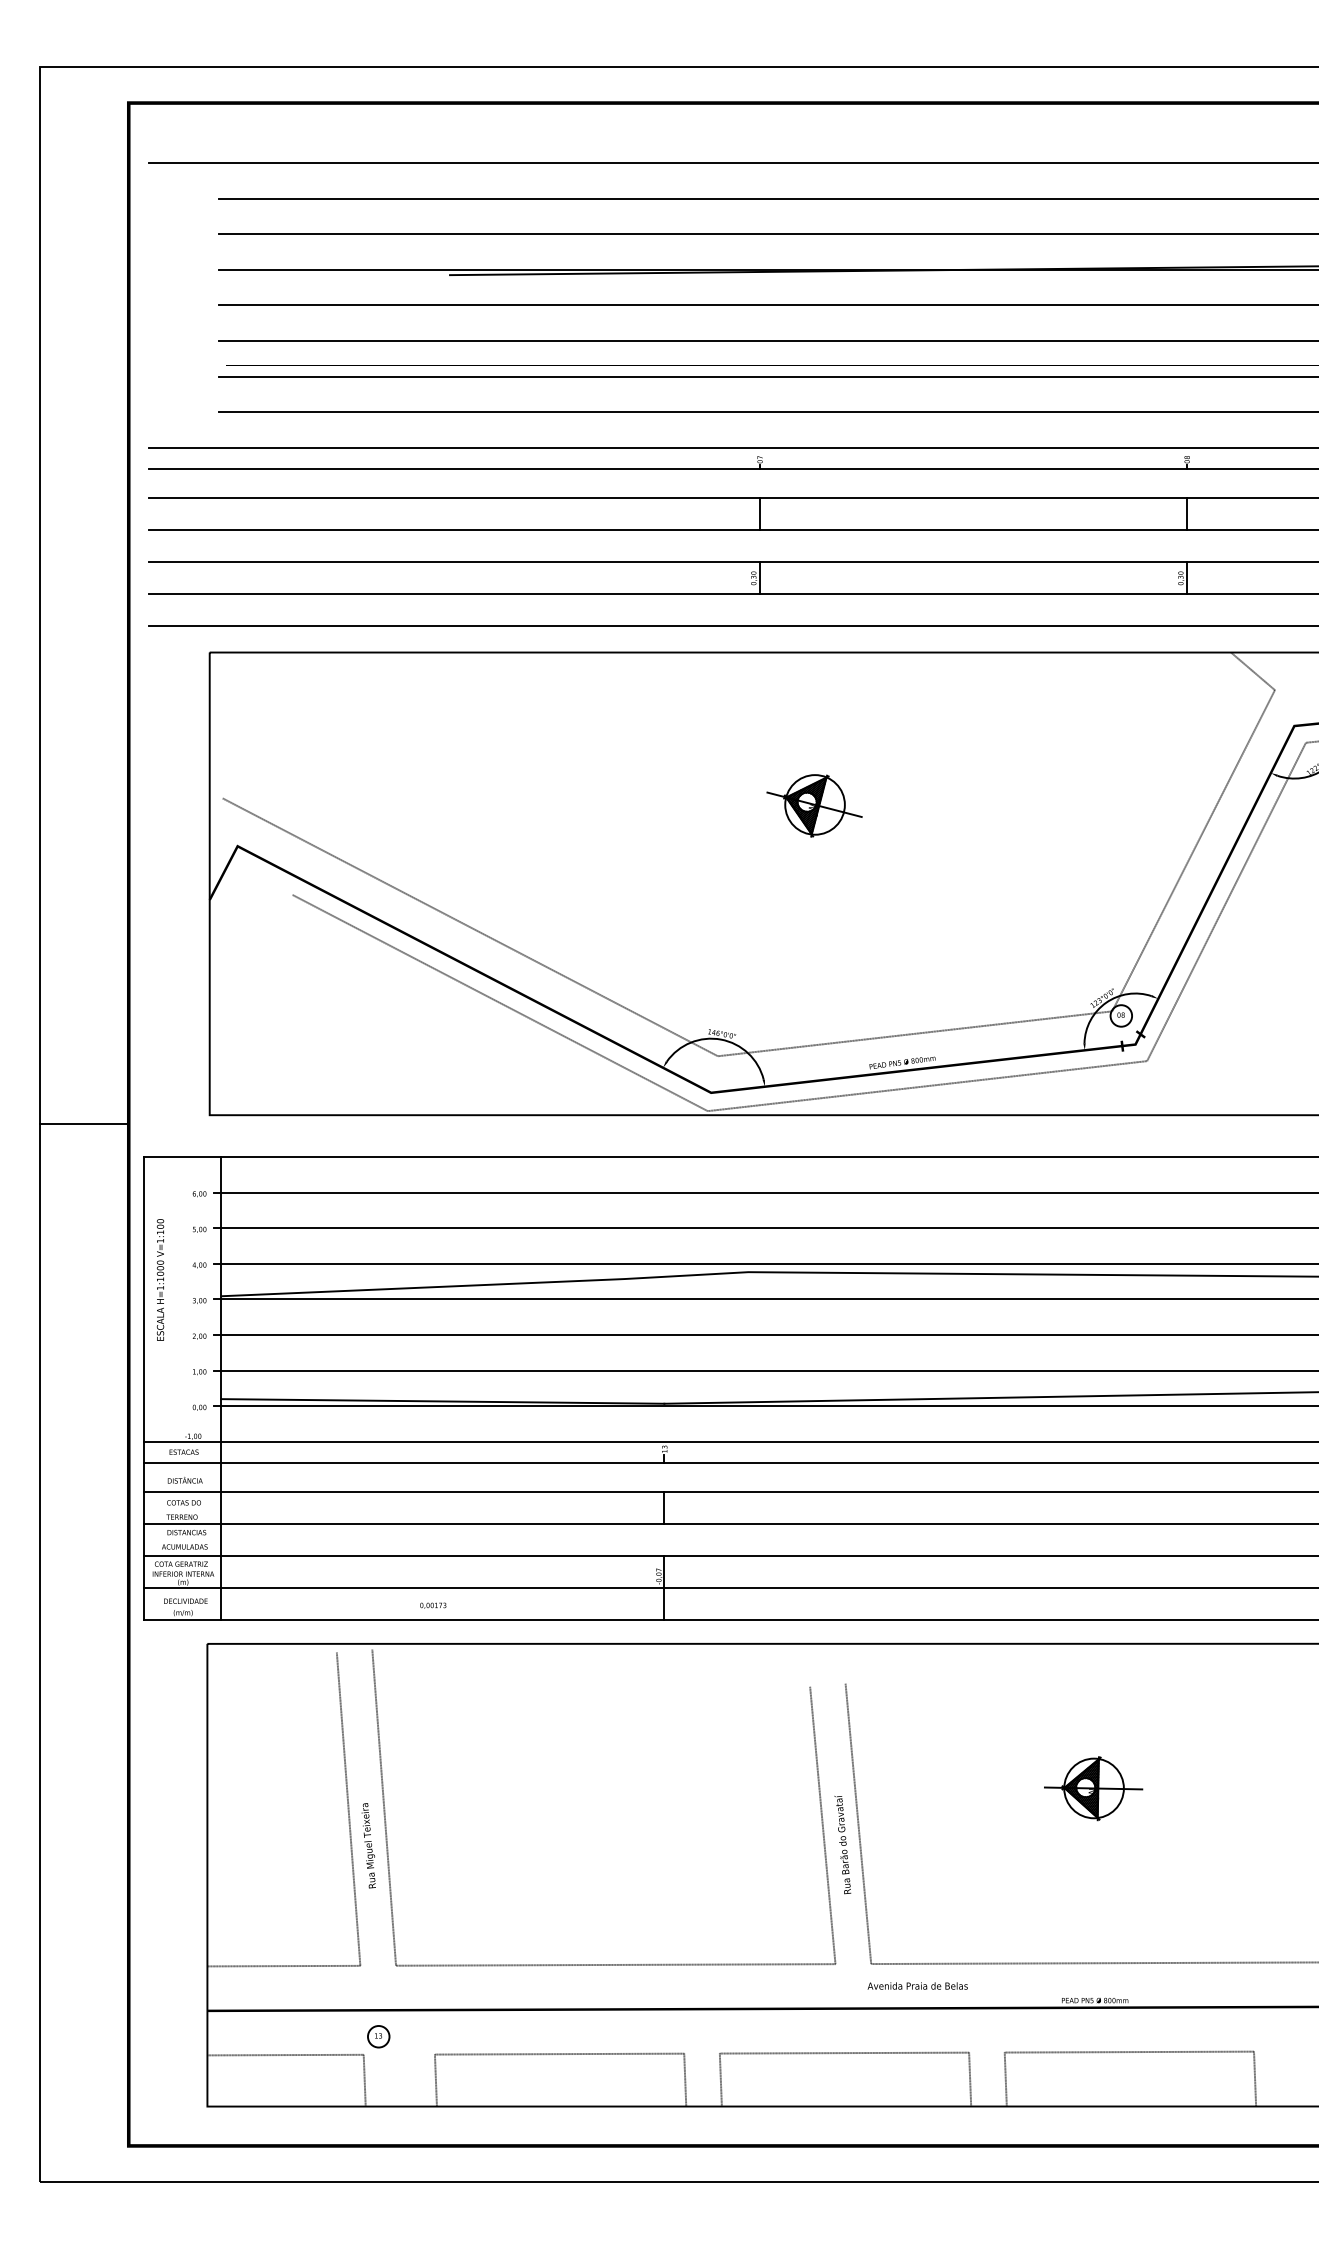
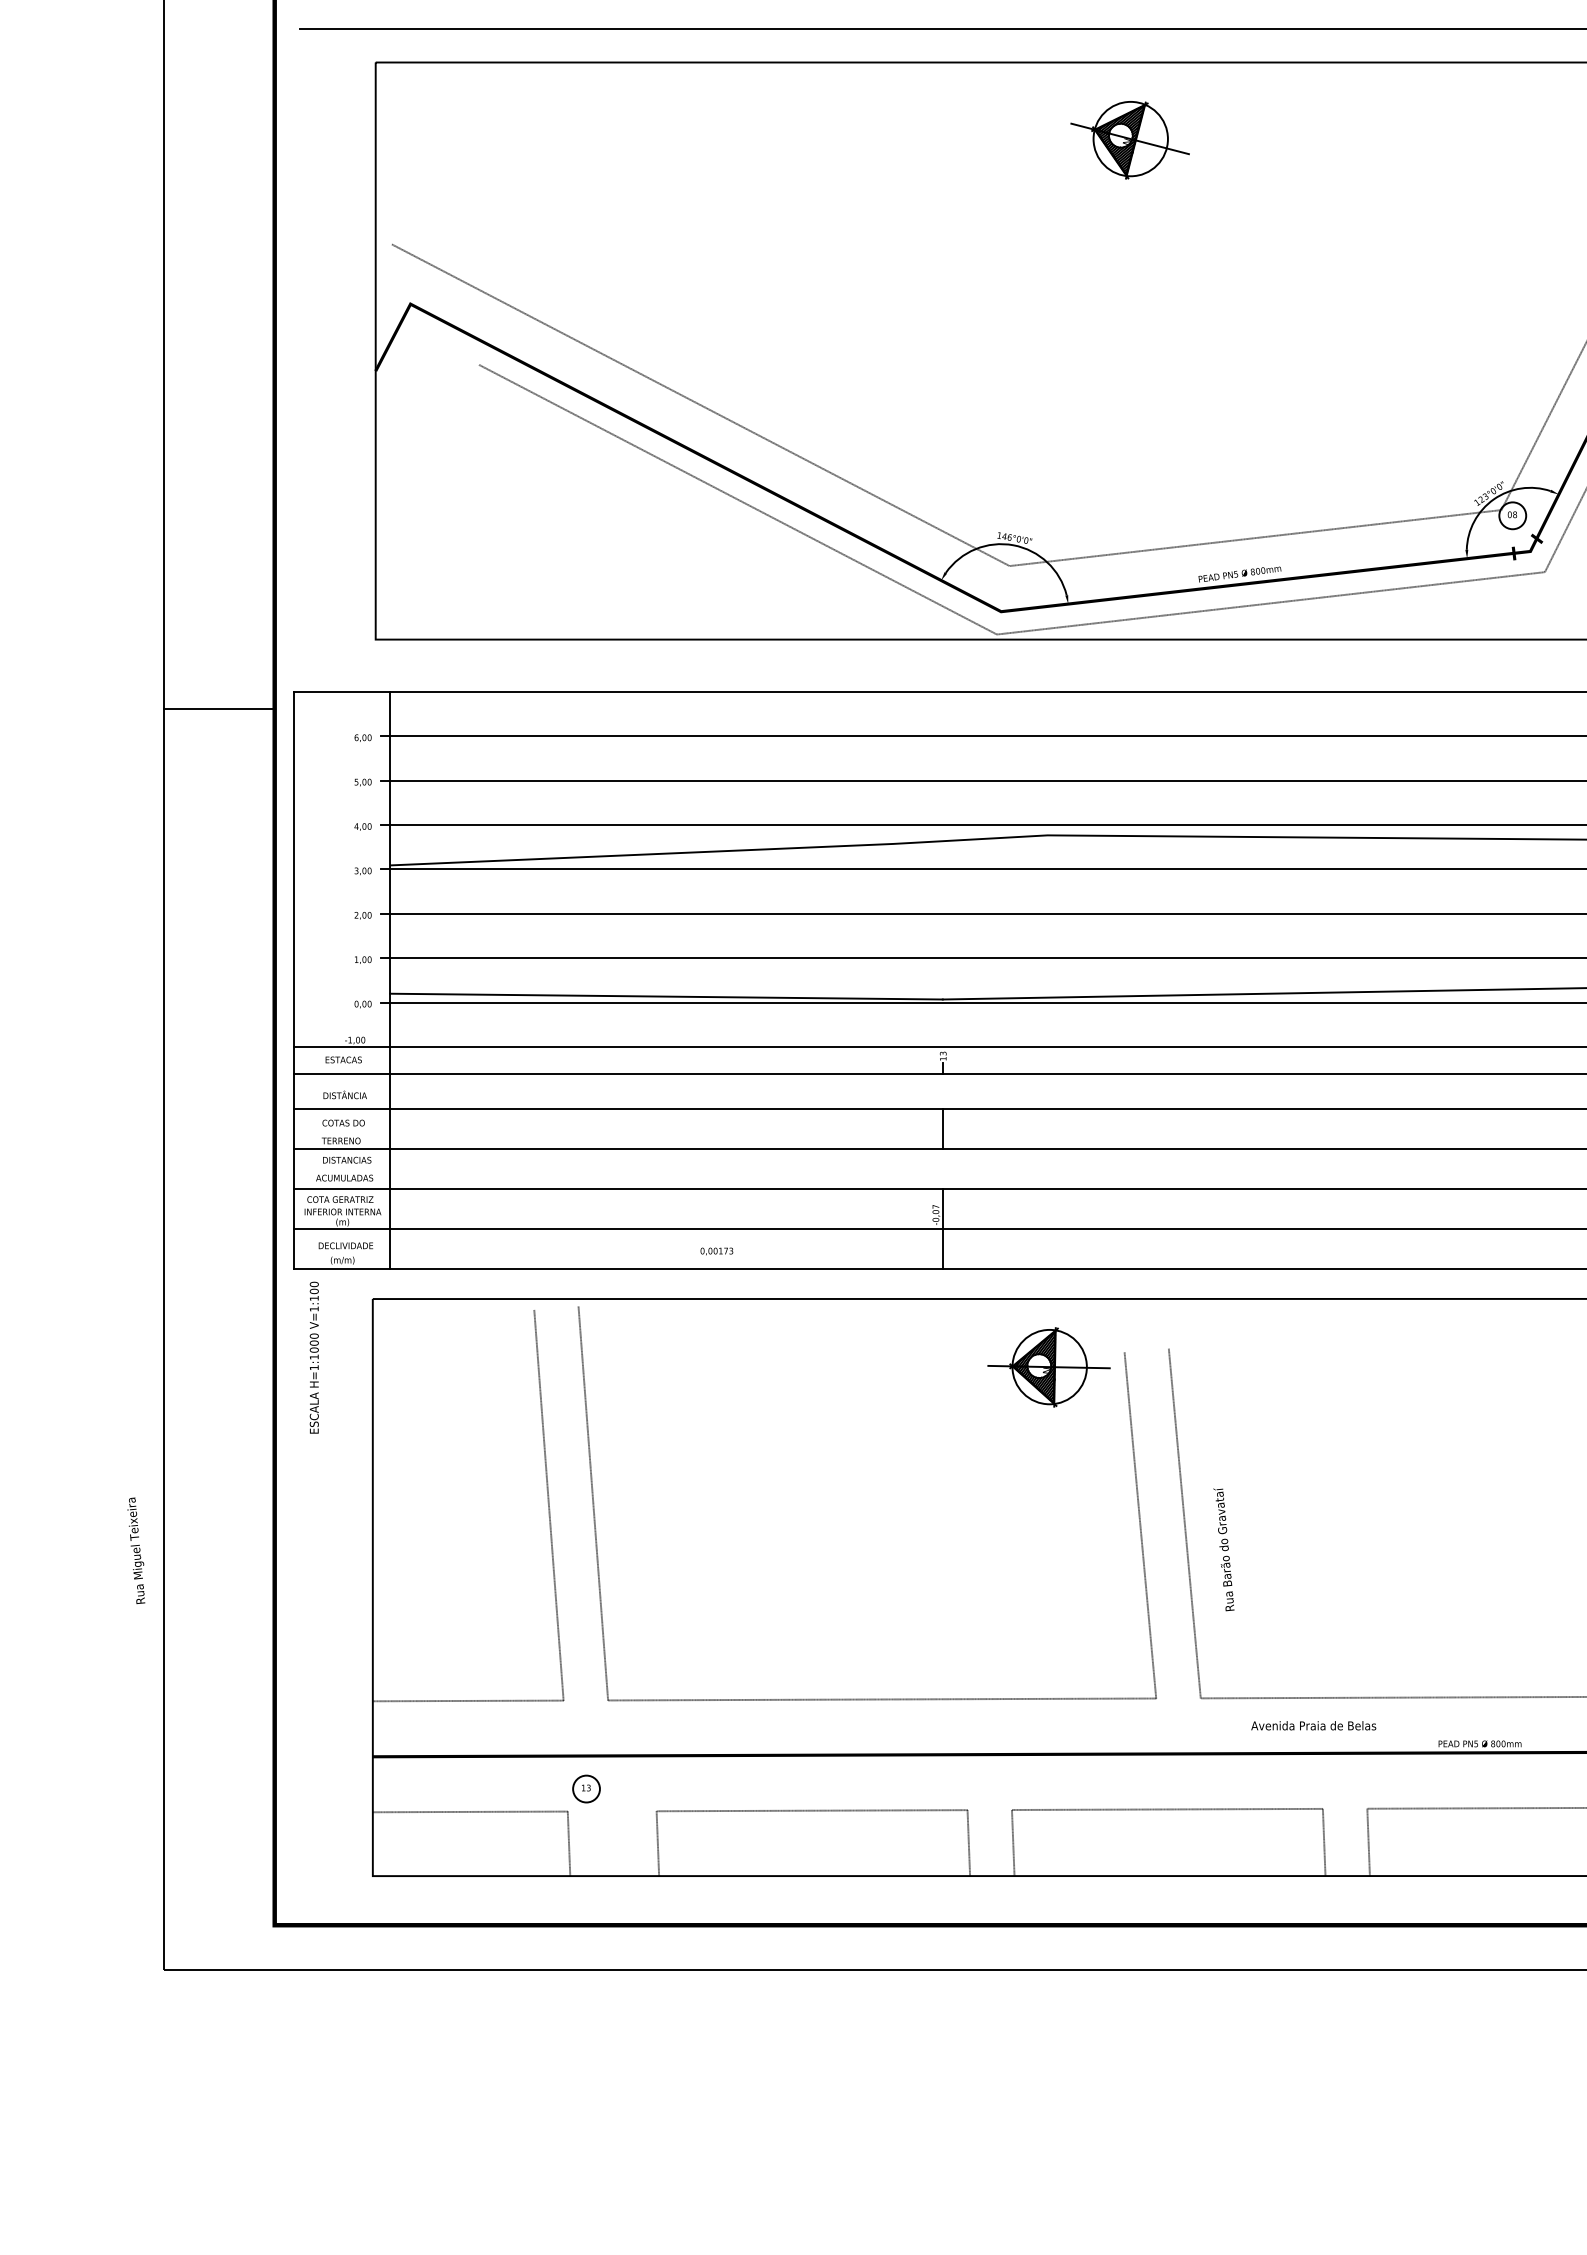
part: (814, 805) -> (1130, 139), moved
line: (83, 1124) -> (218, 708), moved
text: (160, 1279) -> (314, 1357), moved
text: (433, 1605) -> (717, 1251), moved
part: (1093, 1788) -> (1048, 1367), moved
text: (368, 1845) -> (135, 1550), moved
text: (842, 1845) -> (1223, 1550), moved
text: (917, 1985) -> (1313, 1725), moved

